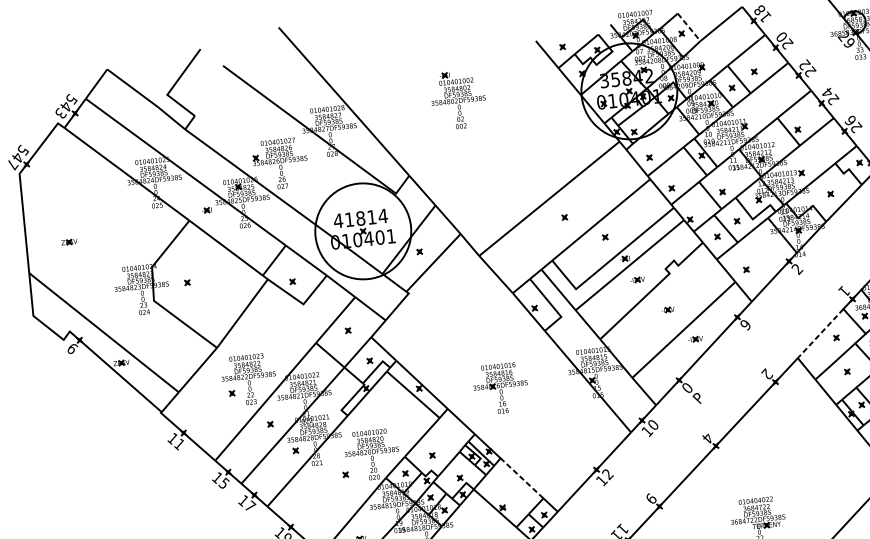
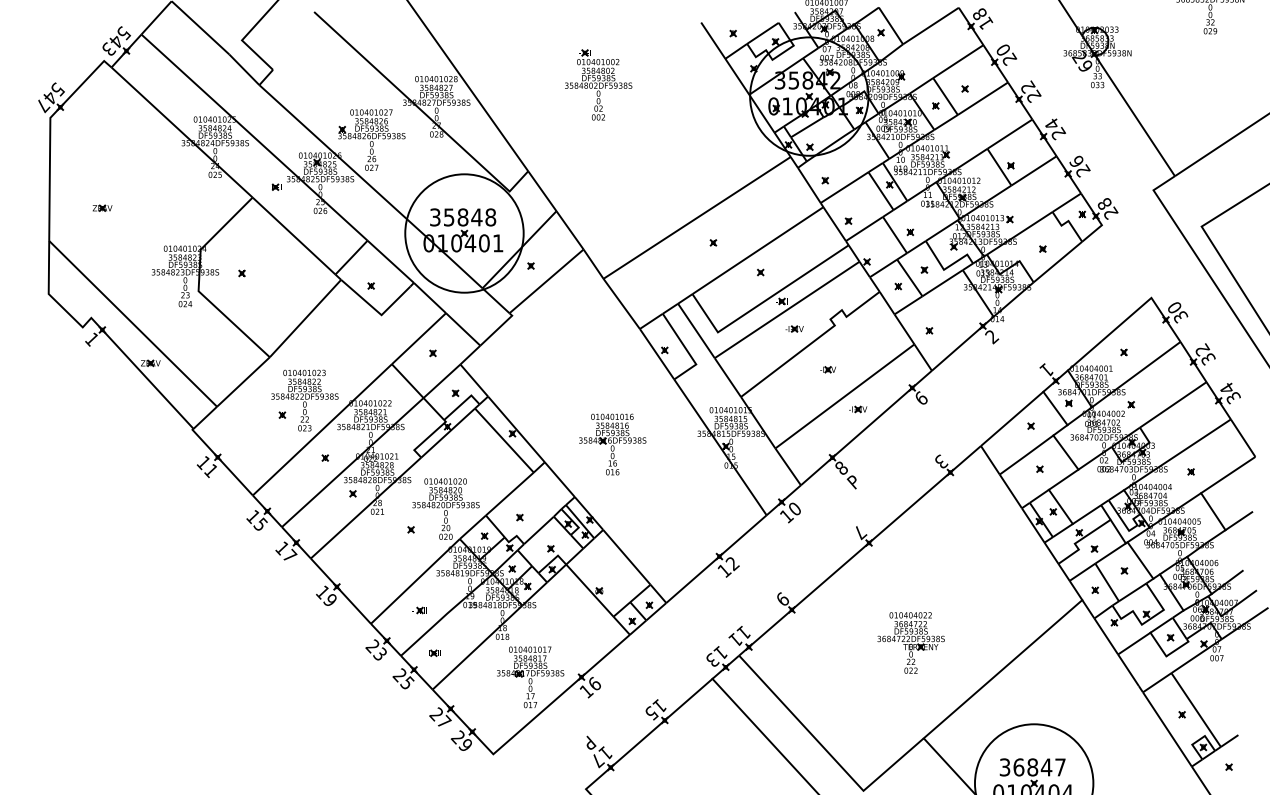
line: (689, 27) -> (891, 26), dashed -> solid
text: (360, 218) -> (462, 217), 41814 -> 35848
text: (745, 324) -> (921, 398), 9 -> 6
line: (819, 334) -> (1010, 419), dashed -> solid
text: (72, 348) -> (92, 339), 6 -> 1
text: (767, 374) -> (941, 461), 2 -> 3
text: (687, 387) -> (841, 467), 0 -> 8
text: (708, 439) -> (860, 533), 4 -> 7
line: (521, 477) -> (626, 556), dashed -> solid

